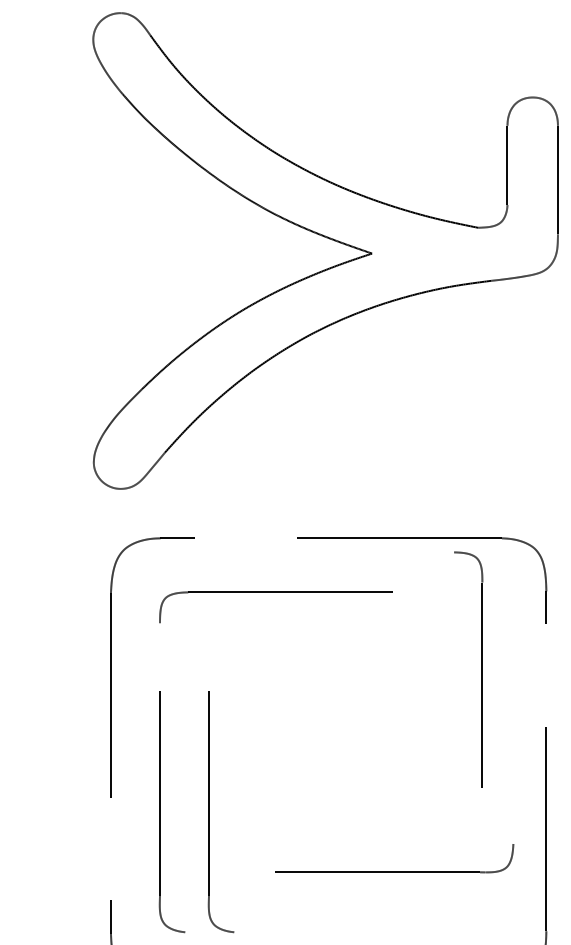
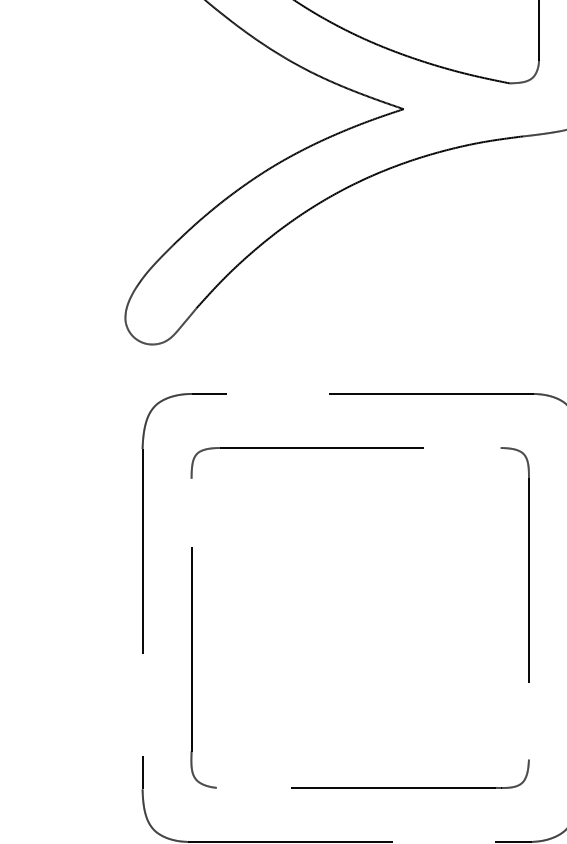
part: (481, 669) -> (528, 565), moved
part: (209, 812) -> (241, 668), removed
part: (394, 871) -> (410, 787), moved

